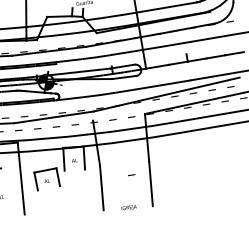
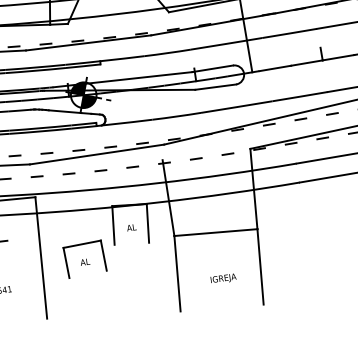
line: (124, 163) -> (215, 232), added
line: (131, 175) -> (227, 252), removed
text: (128, 207) -> (222, 278), moved

